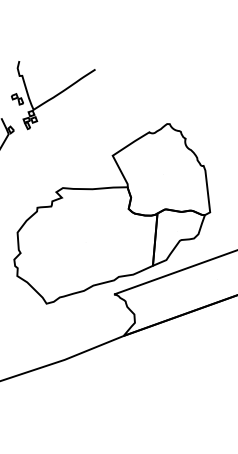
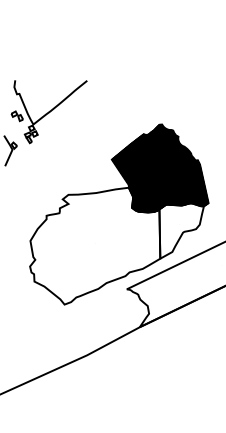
hatch: (162, 170) -> (159, 168), added

